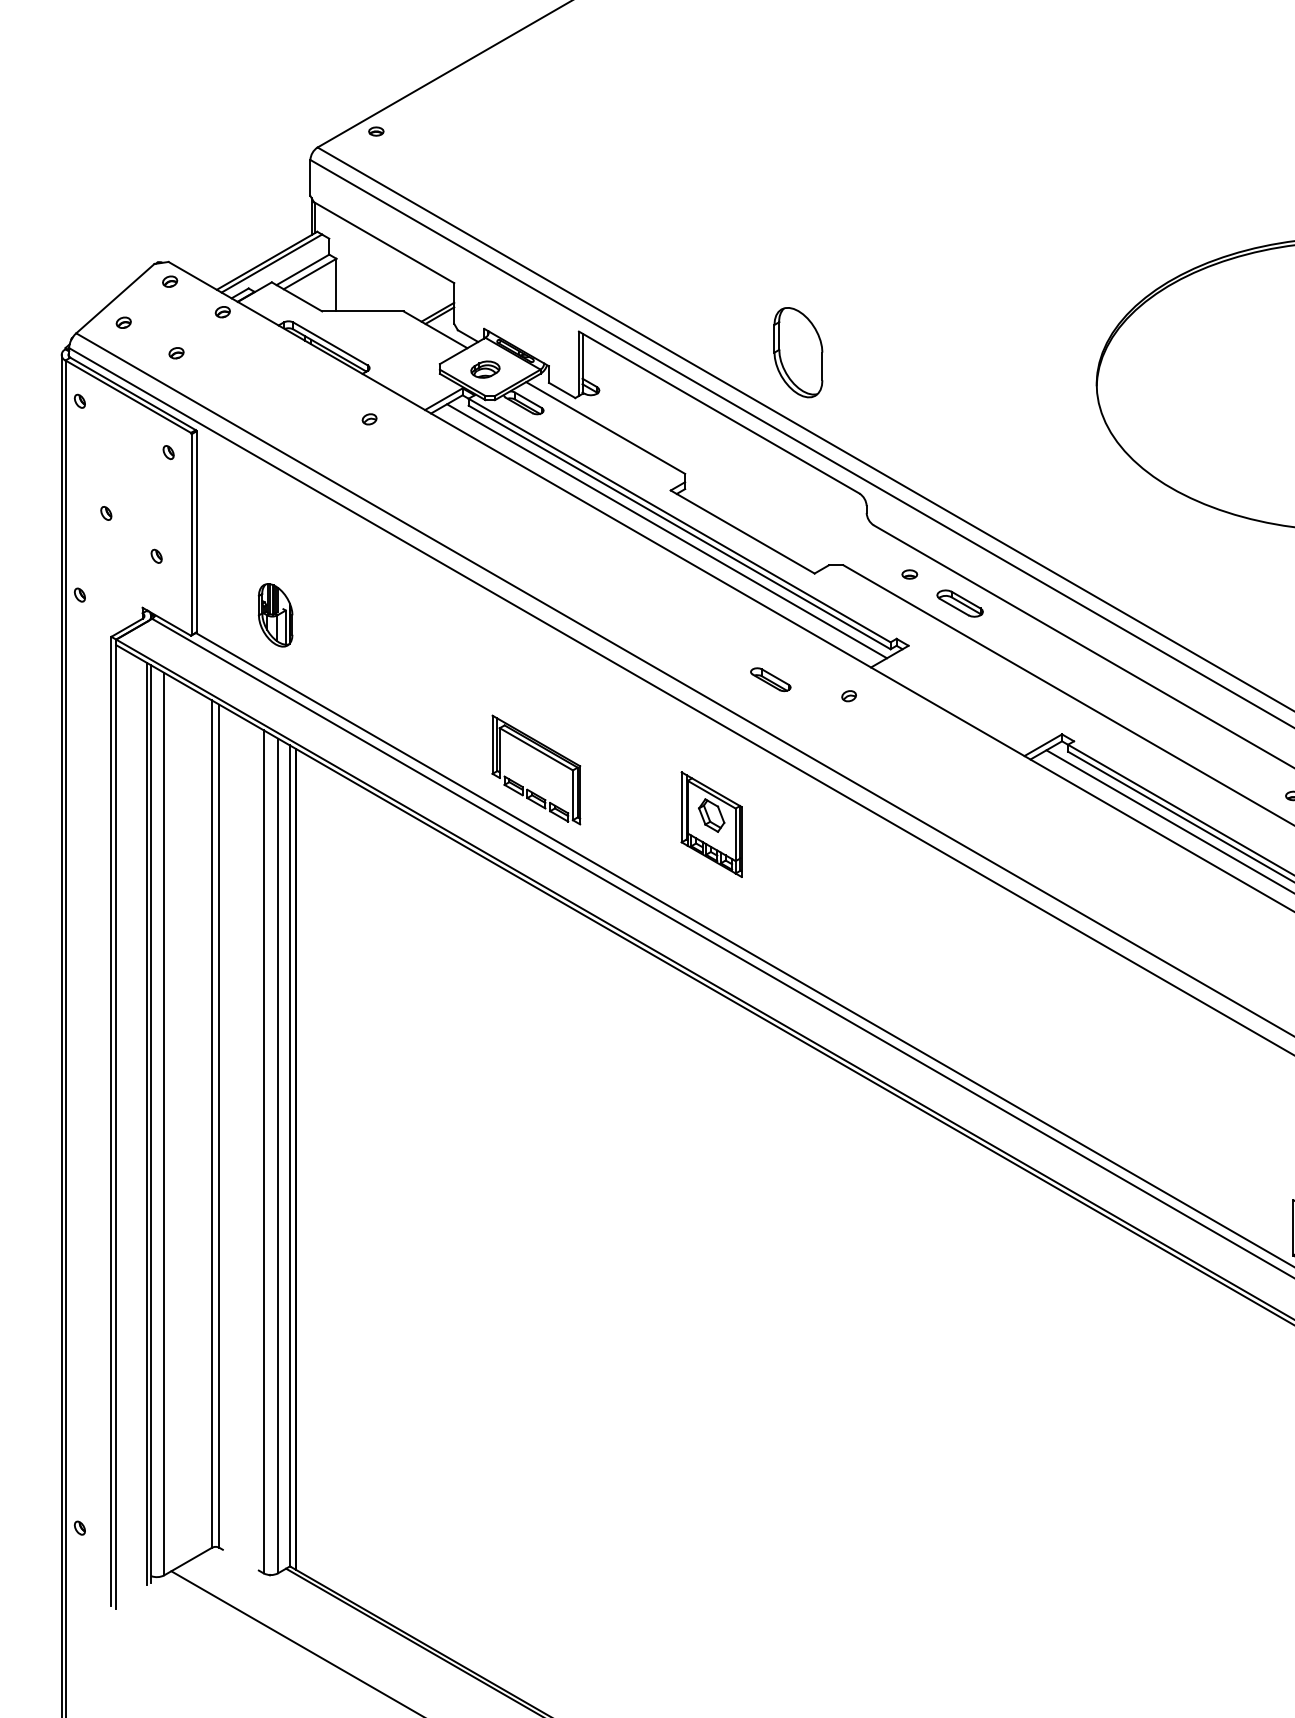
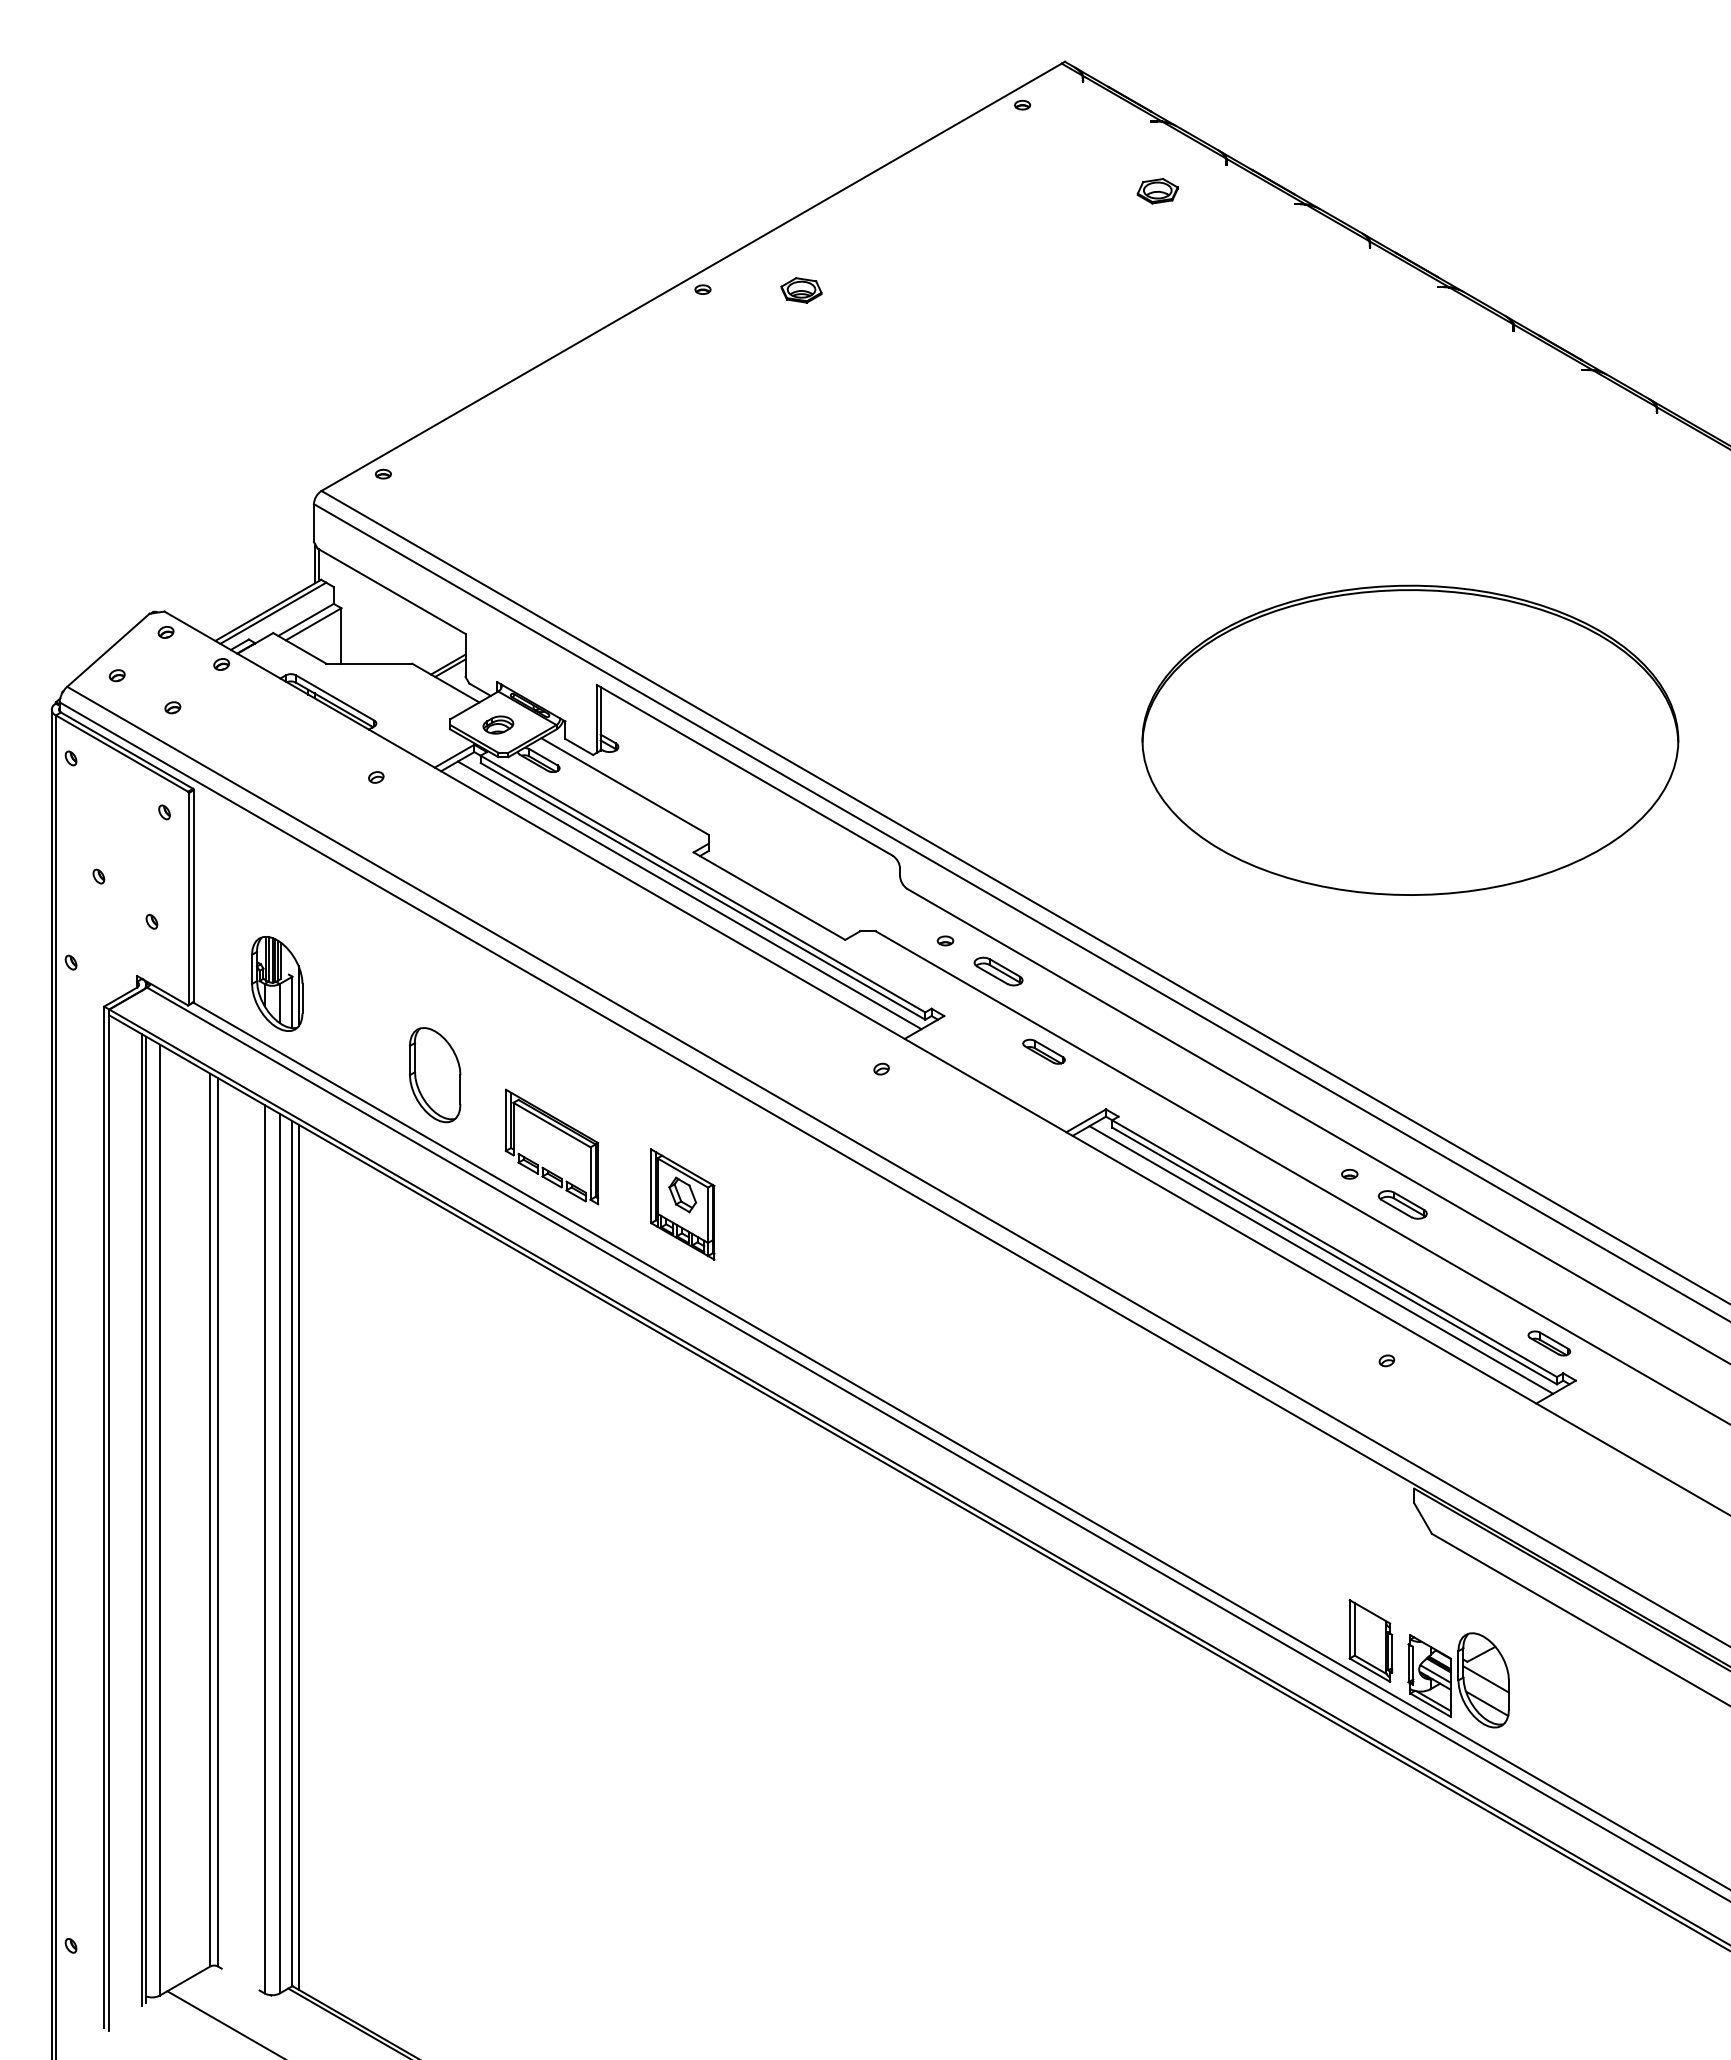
part: (797, 352) -> (434, 1075), moved
part: (275, 614) -> (277, 983), size x1.43
part: (770, 679) -> (1043, 1051), moved
part: (711, 824) -> (682, 1204), moved

